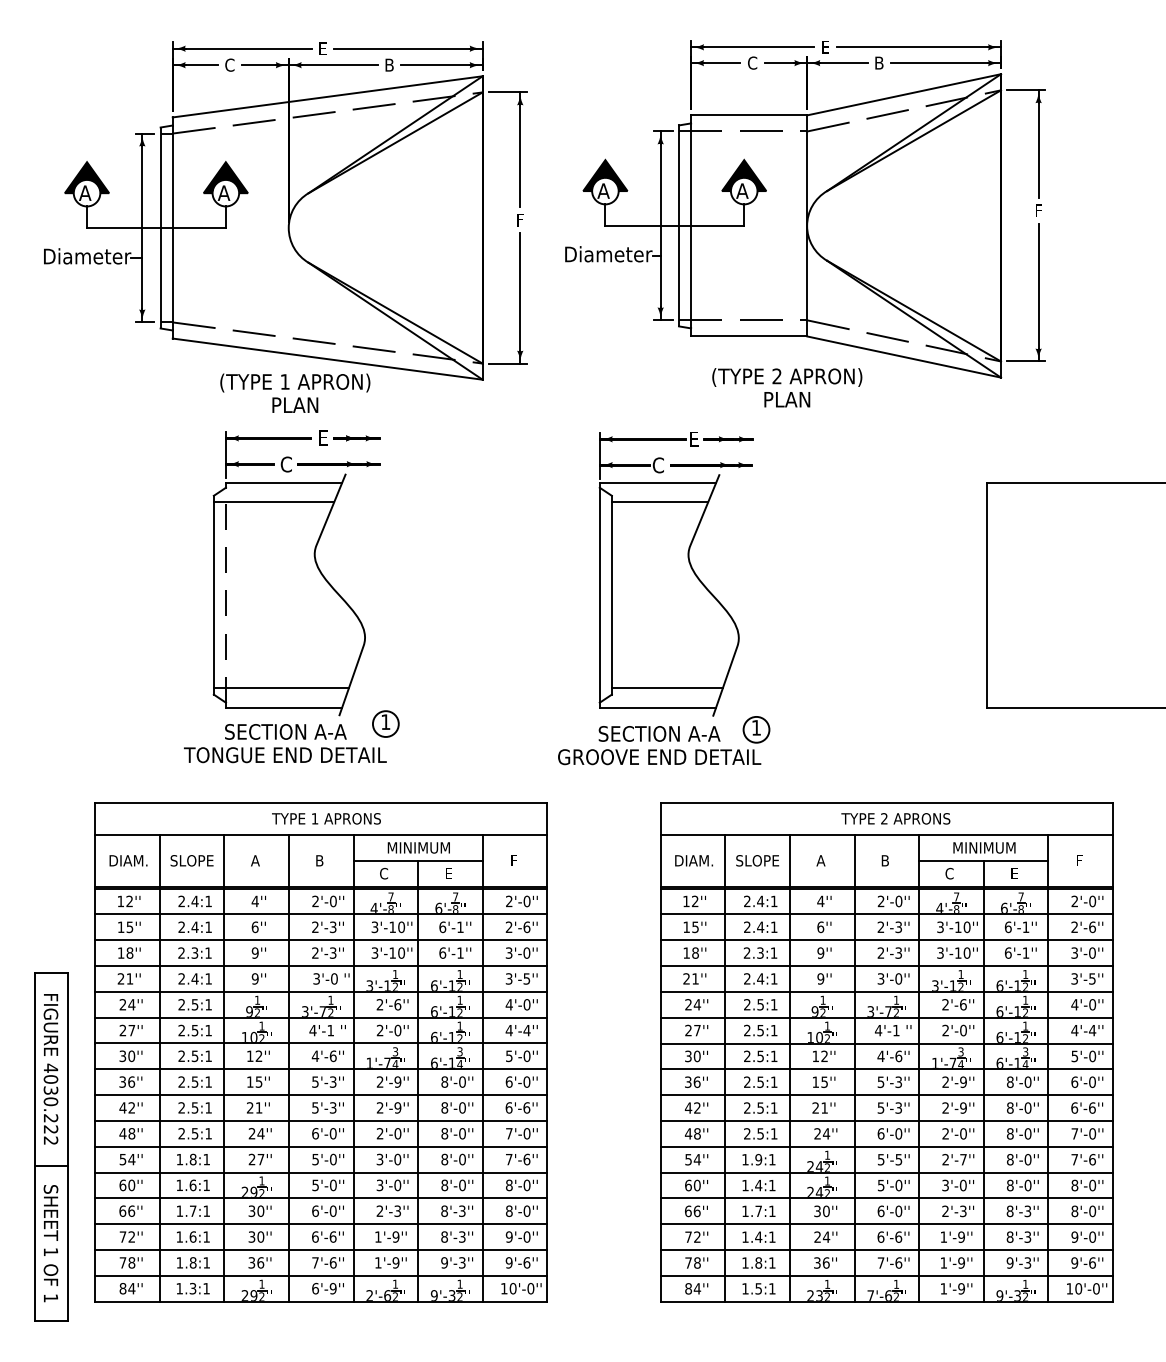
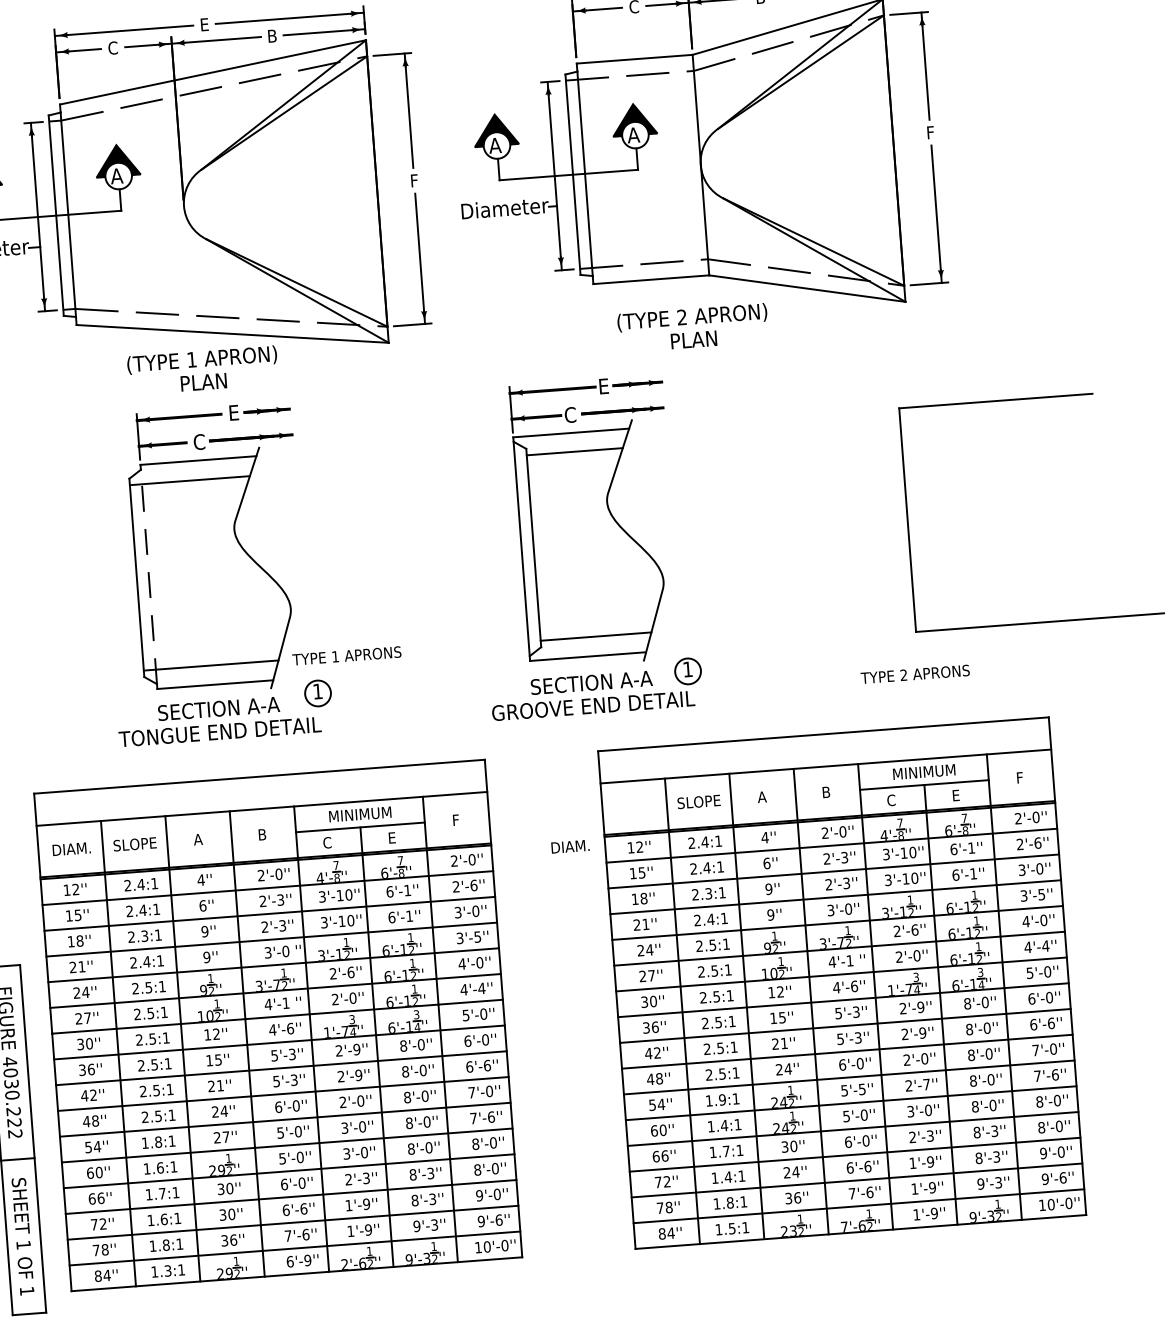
text: (326, 818) -> (346, 655), moved
text: (895, 818) -> (914, 674), moved
text: (693, 860) -> (569, 846), moved

